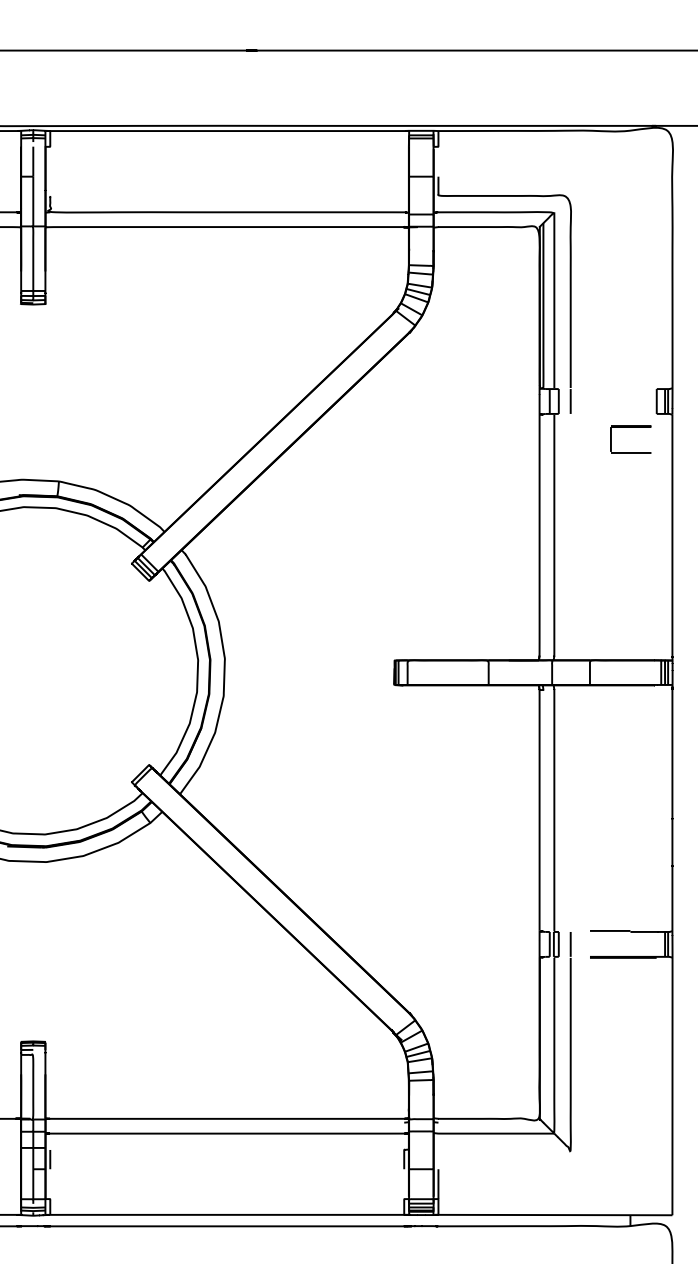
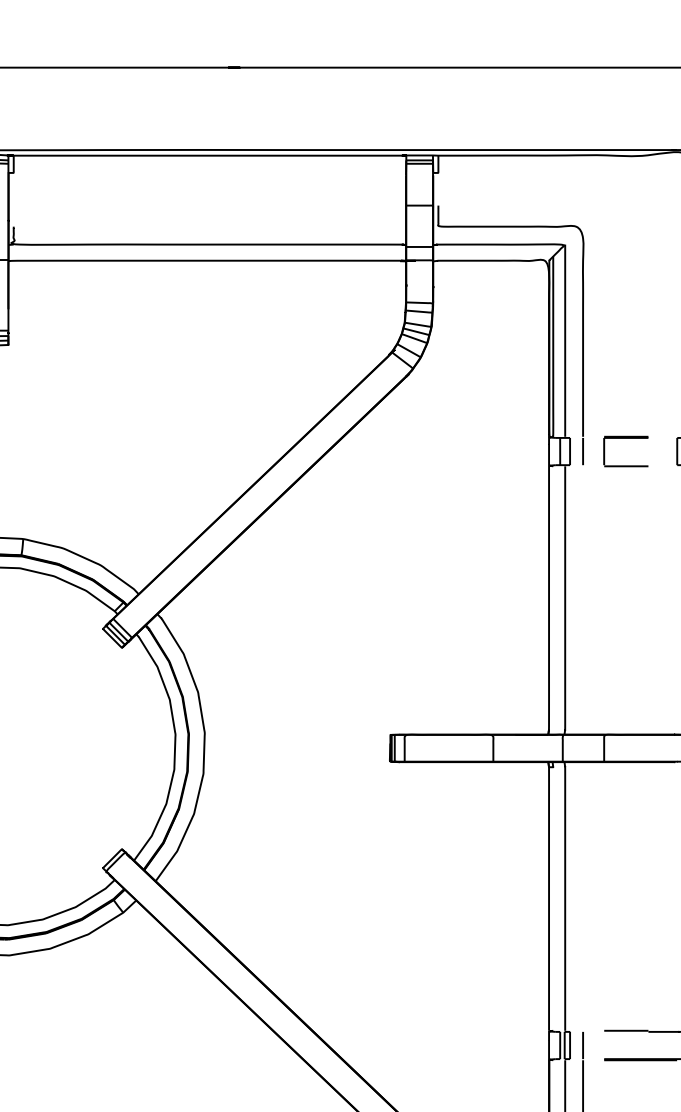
part: (630, 427) -> (625, 438), moved

